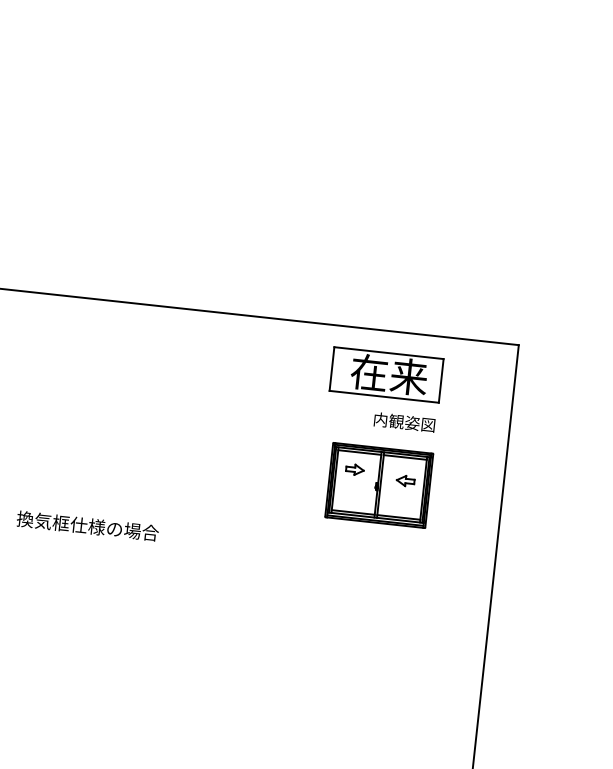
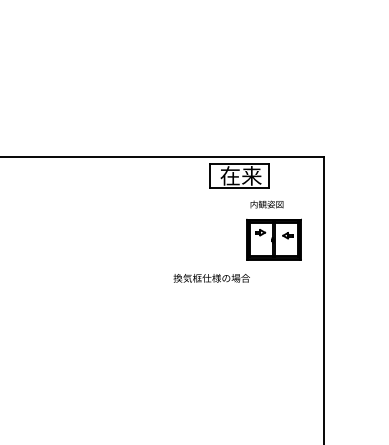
part: (386, 373) -> (239, 175), moved
part: (378, 485) -> (273, 239), moved
text: (87, 526) -> (211, 278), moved

